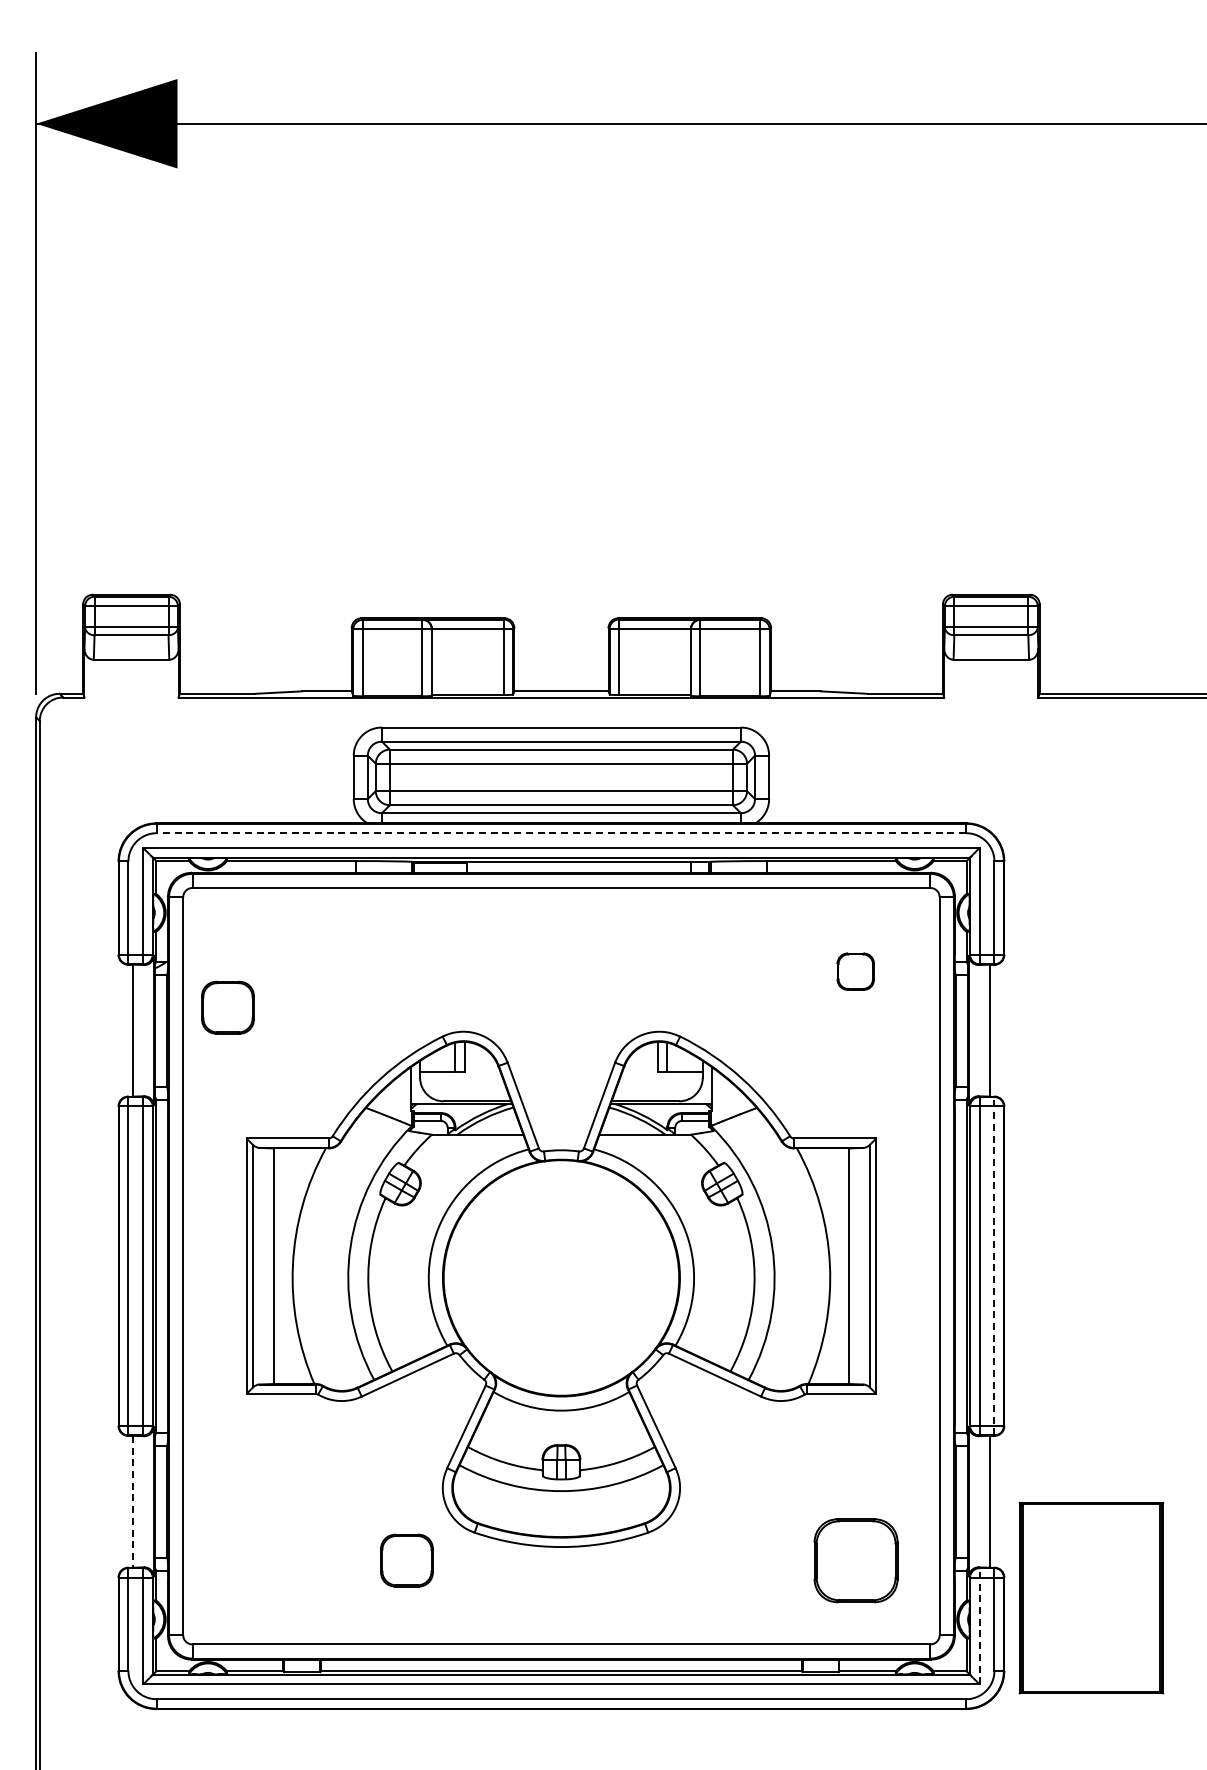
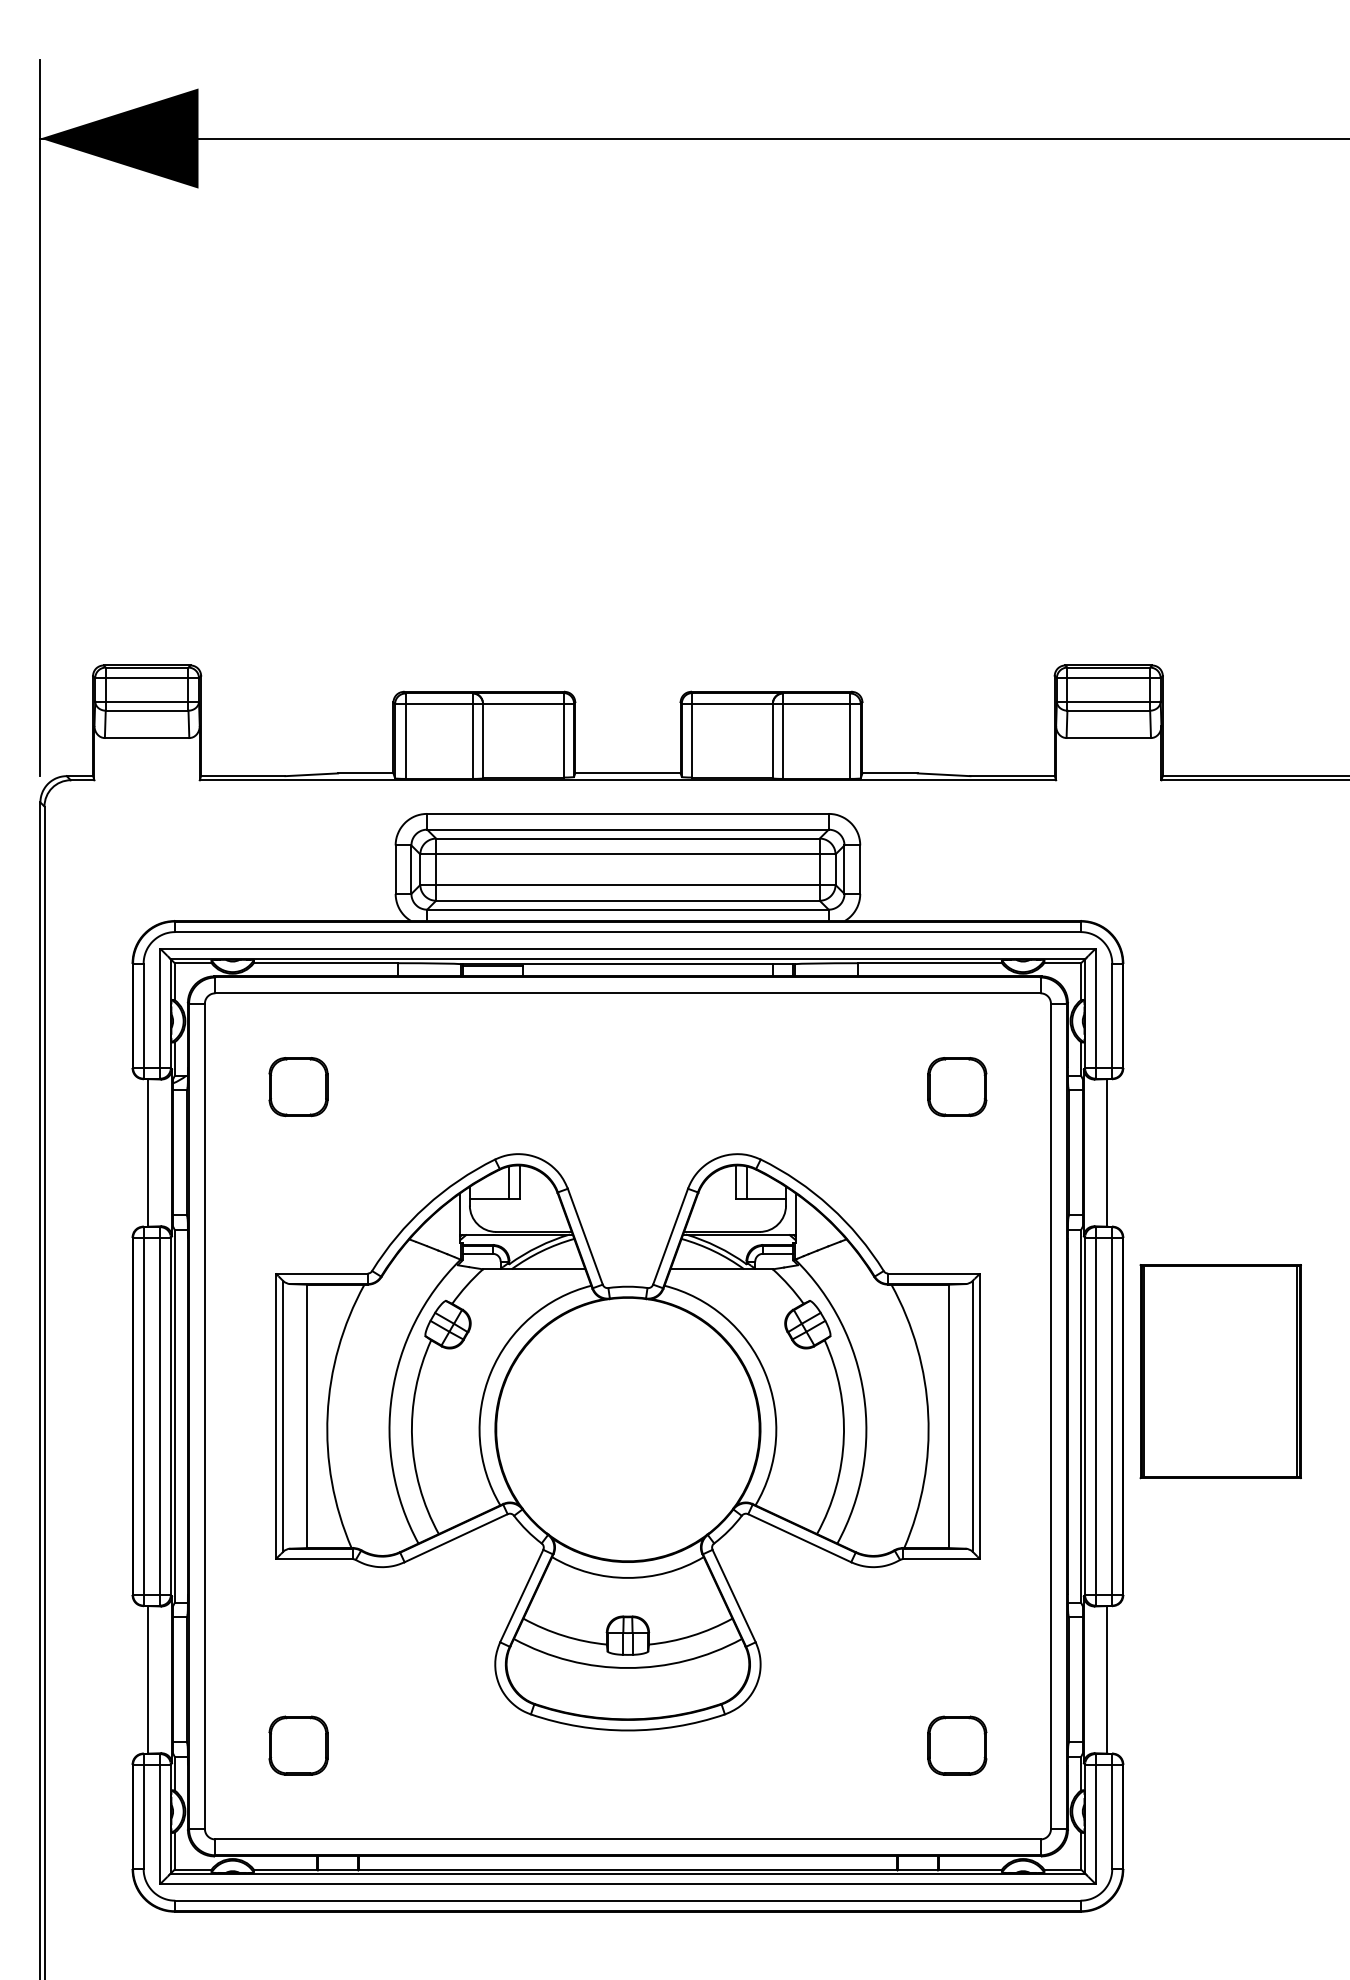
line: (561, 833) -> (628, 932), dashed -> solid
part: (855, 971) -> (956, 1086), size x1.43
part: (227, 1007) -> (298, 1086), moved
line: (994, 1265) -> (1112, 1415), dashed -> solid
line: (132, 1501) -> (148, 1679), dashed -> solid
part: (406, 1560) -> (298, 1745), moved
part: (855, 1560) -> (956, 1745), size x0.62
part: (1091, 1597) -> (1220, 1370), moved
line: (979, 1625) -> (1095, 1818), dashed -> solid

